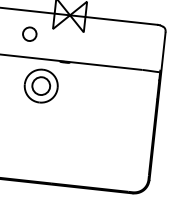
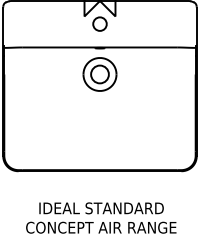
circle: (29, 33) -> (99, 23), moved
part: (40, 86) -> (99, 74), moved

